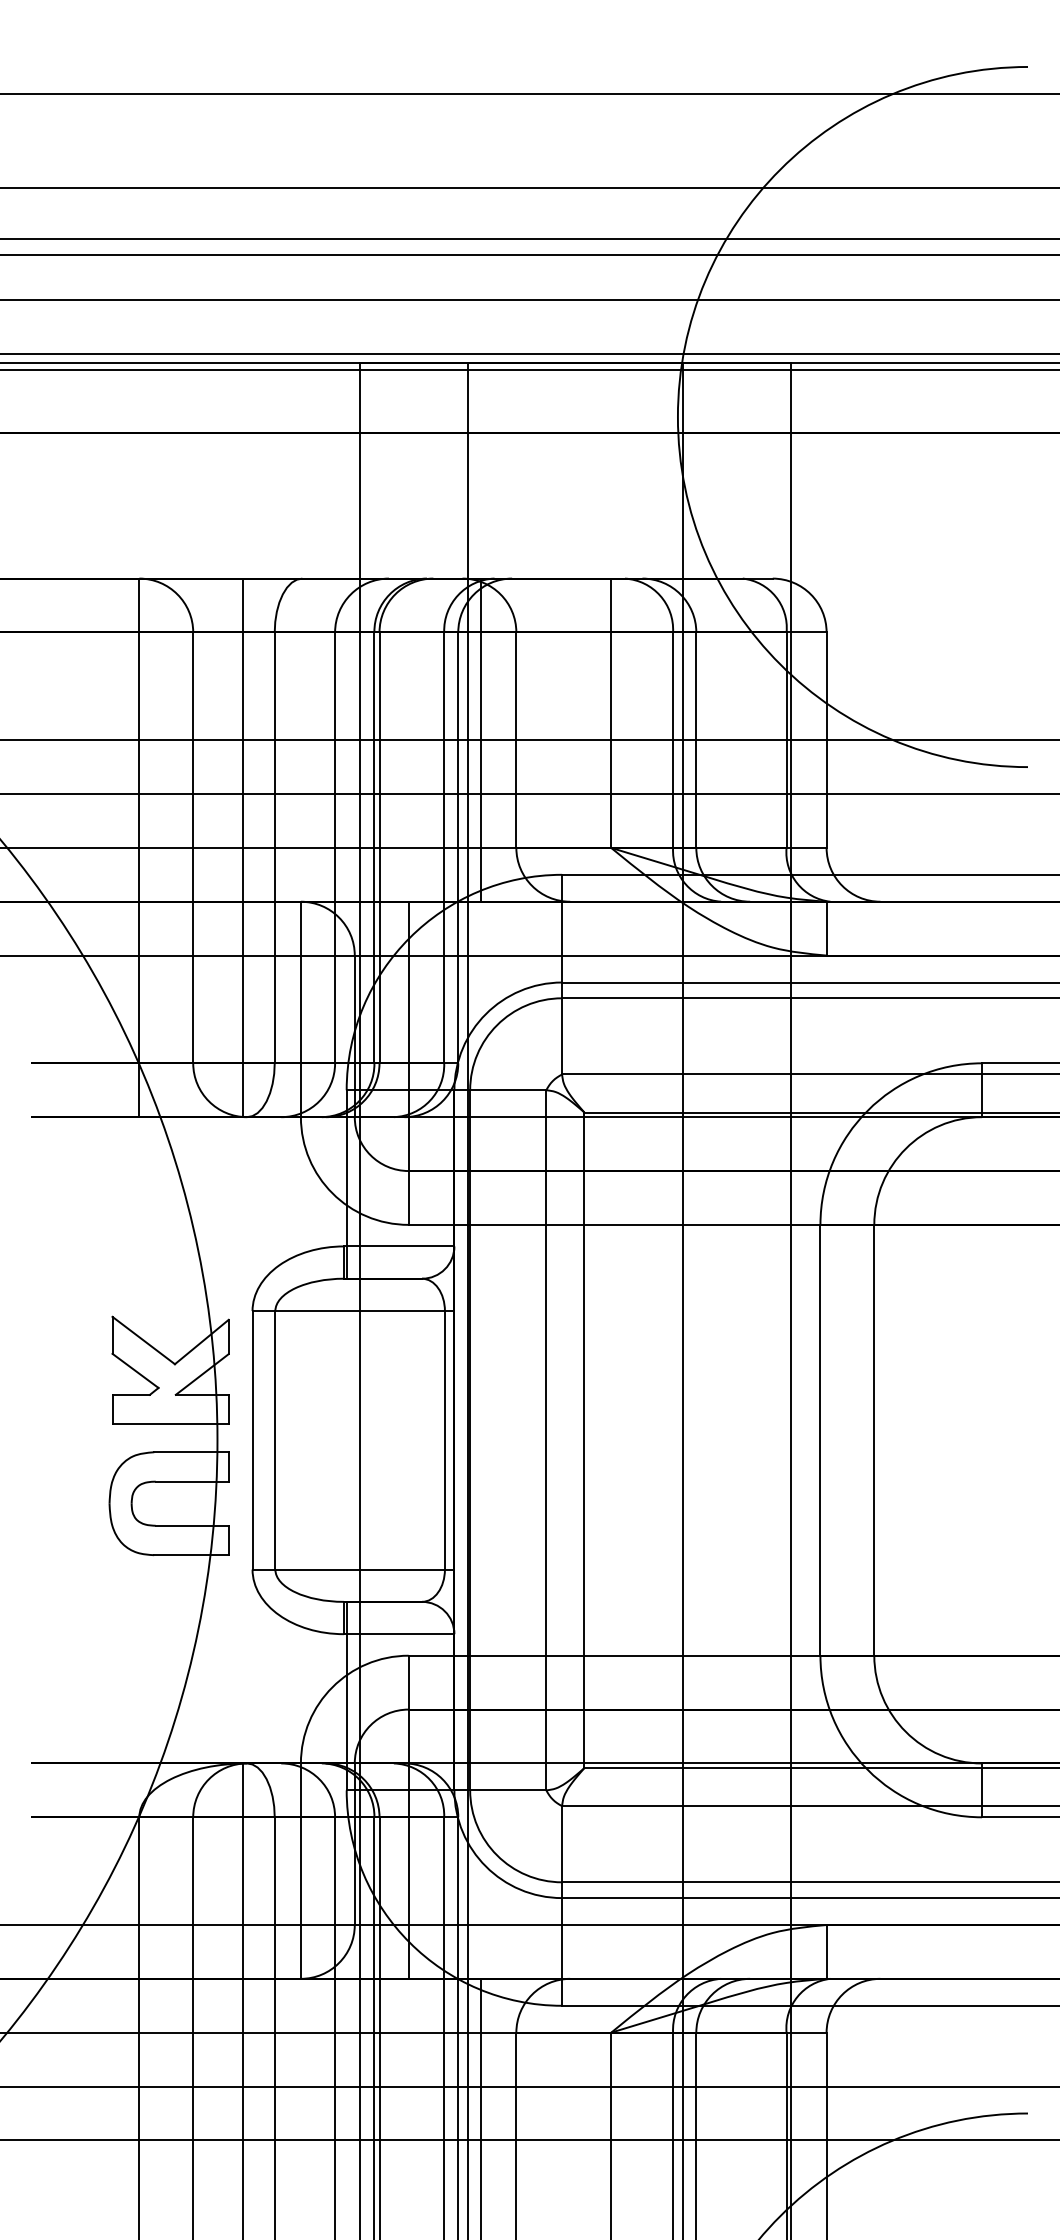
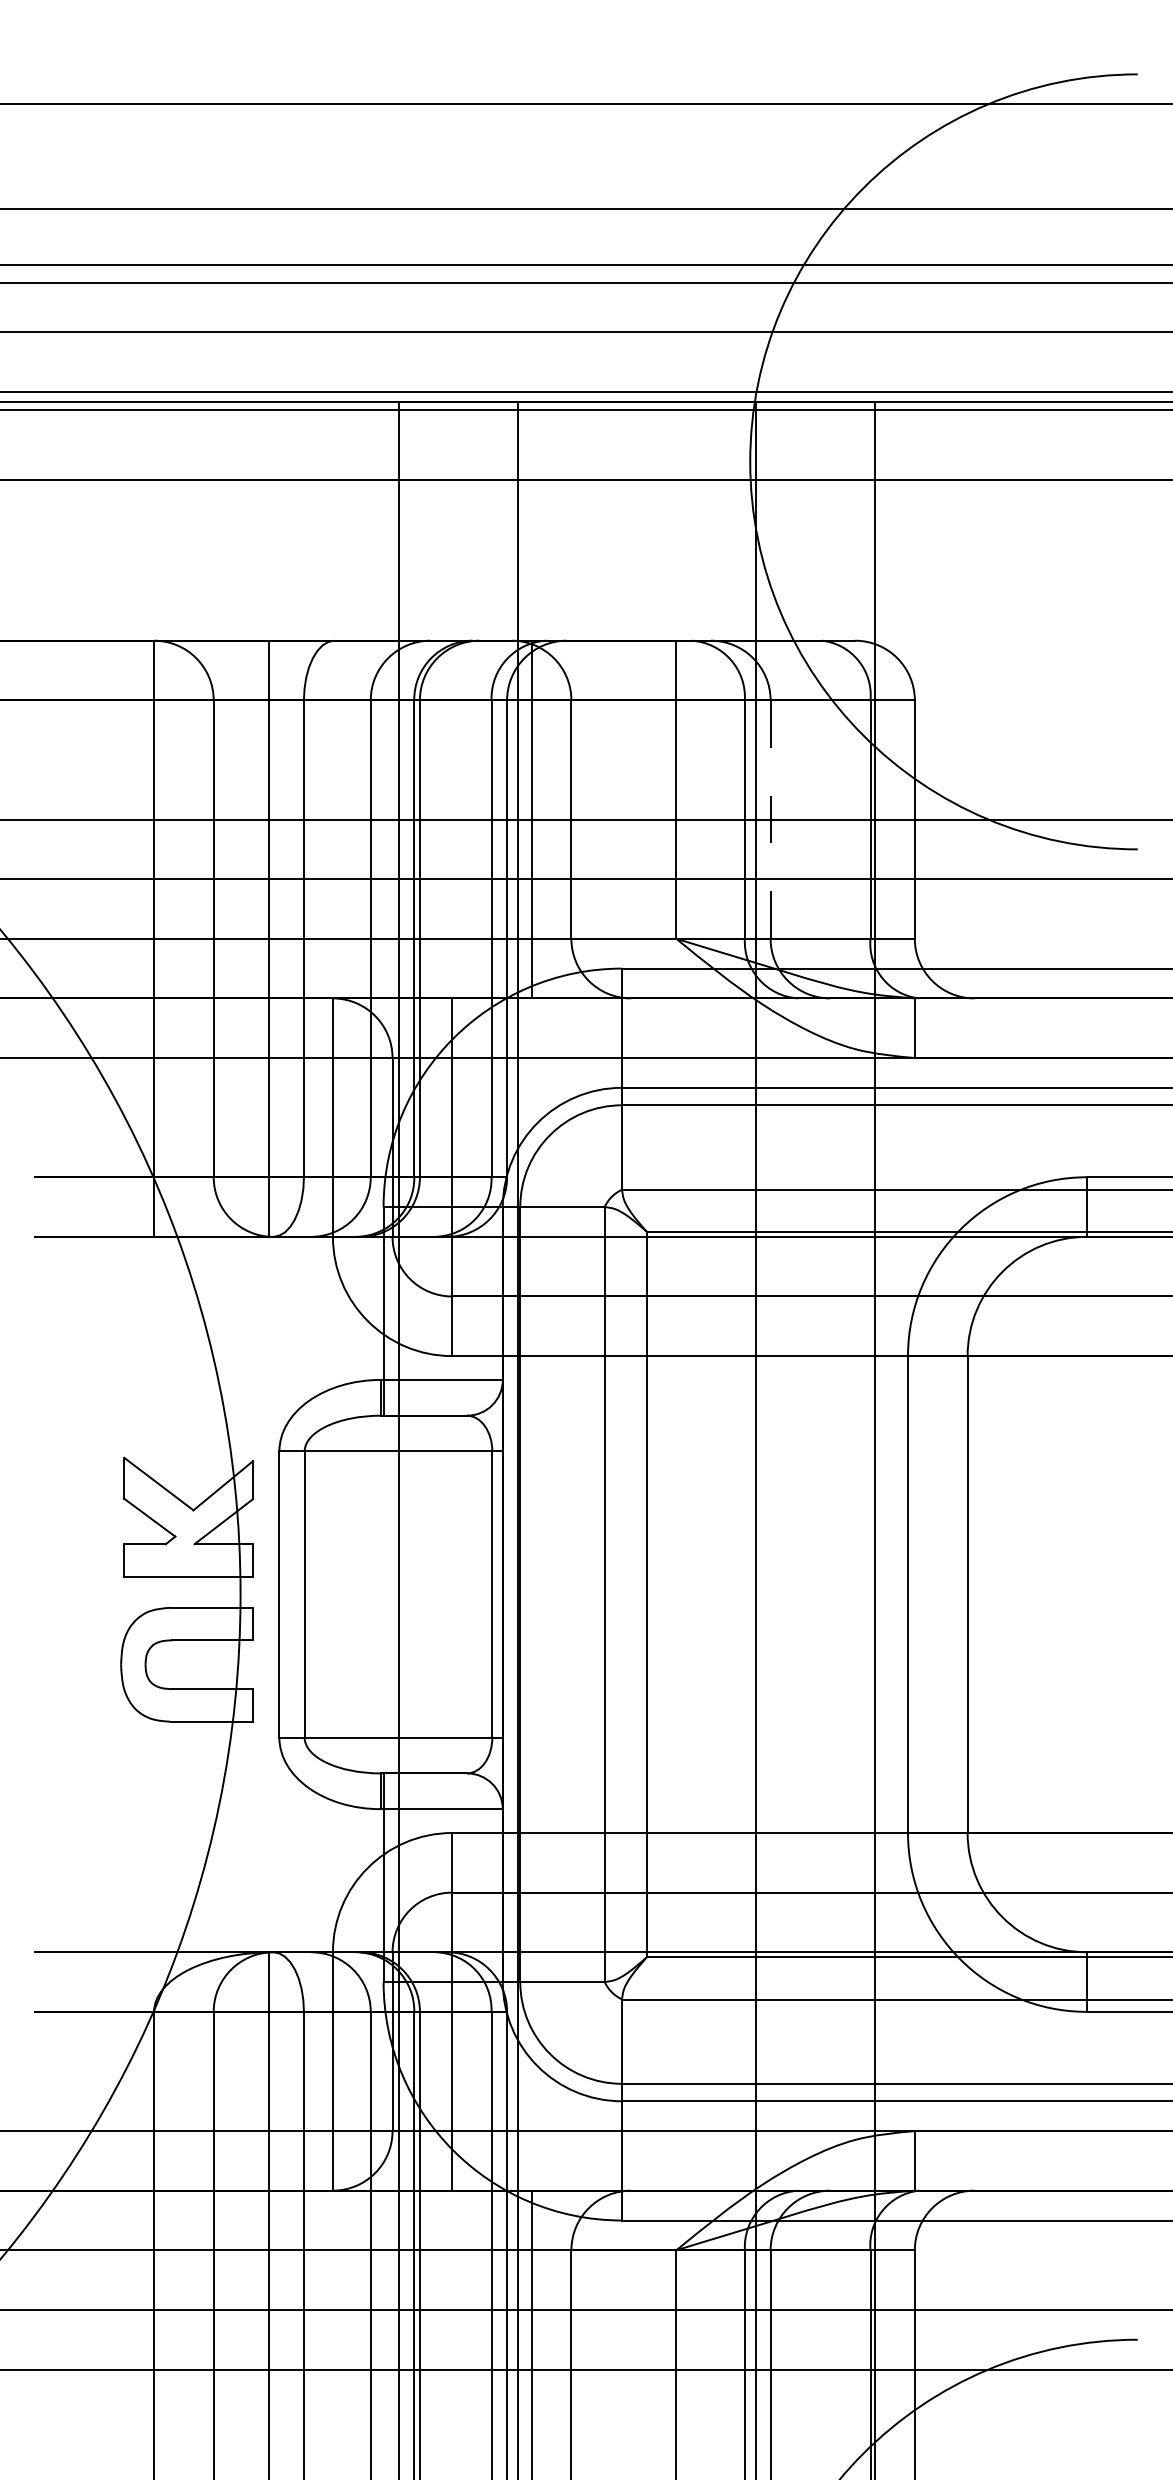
line: (696, 740) -> (770, 819), solid -> dashed

